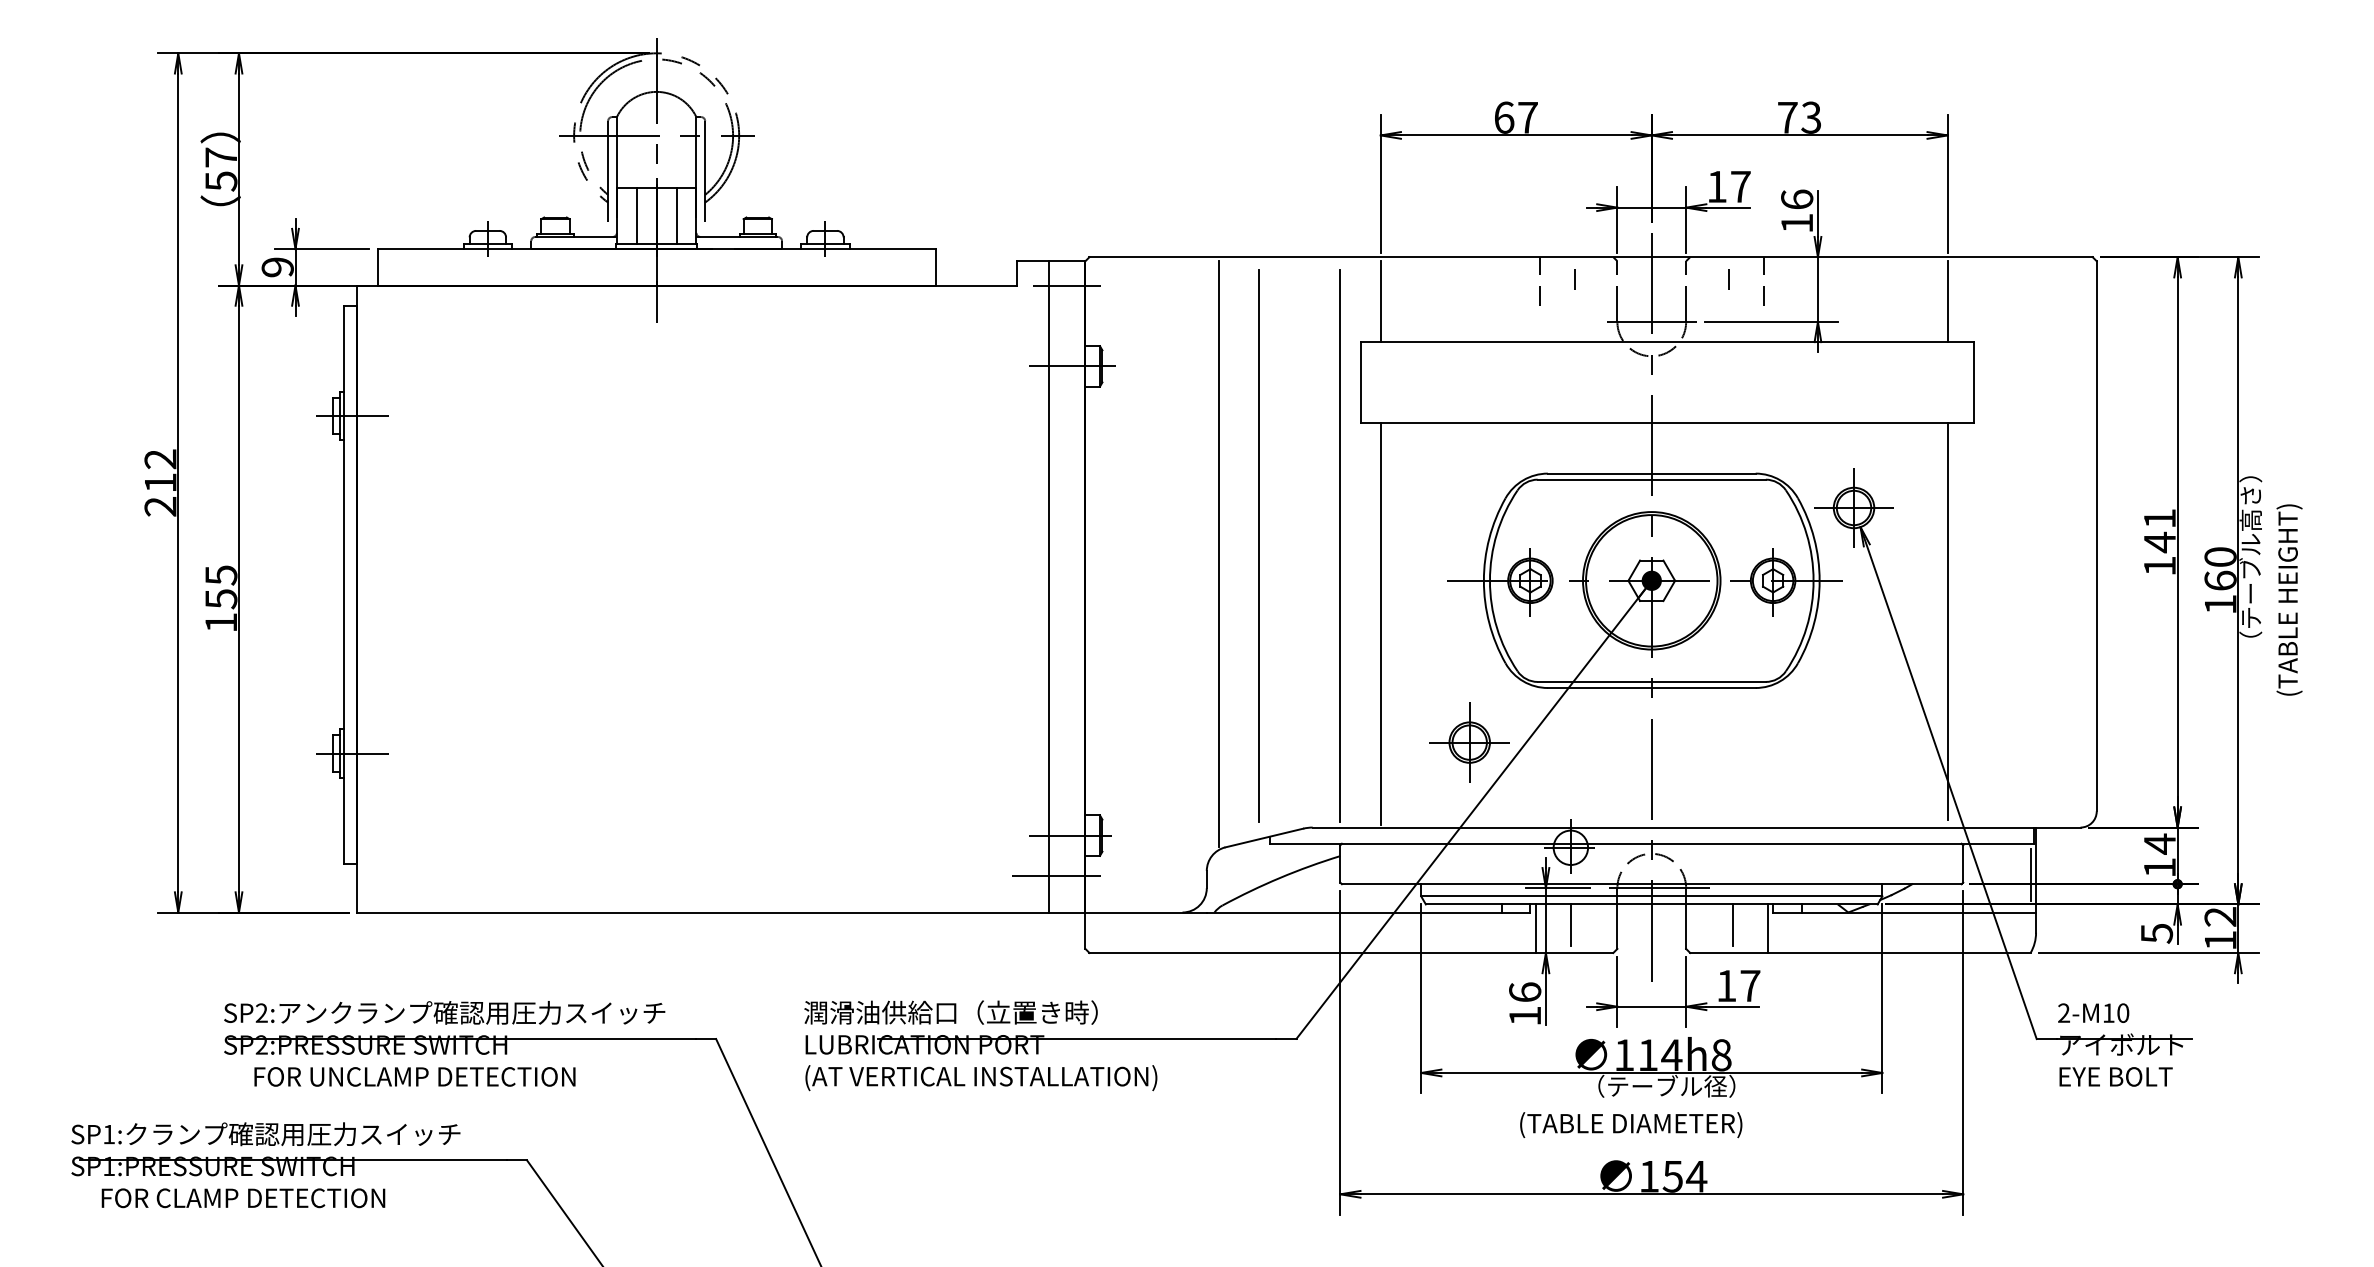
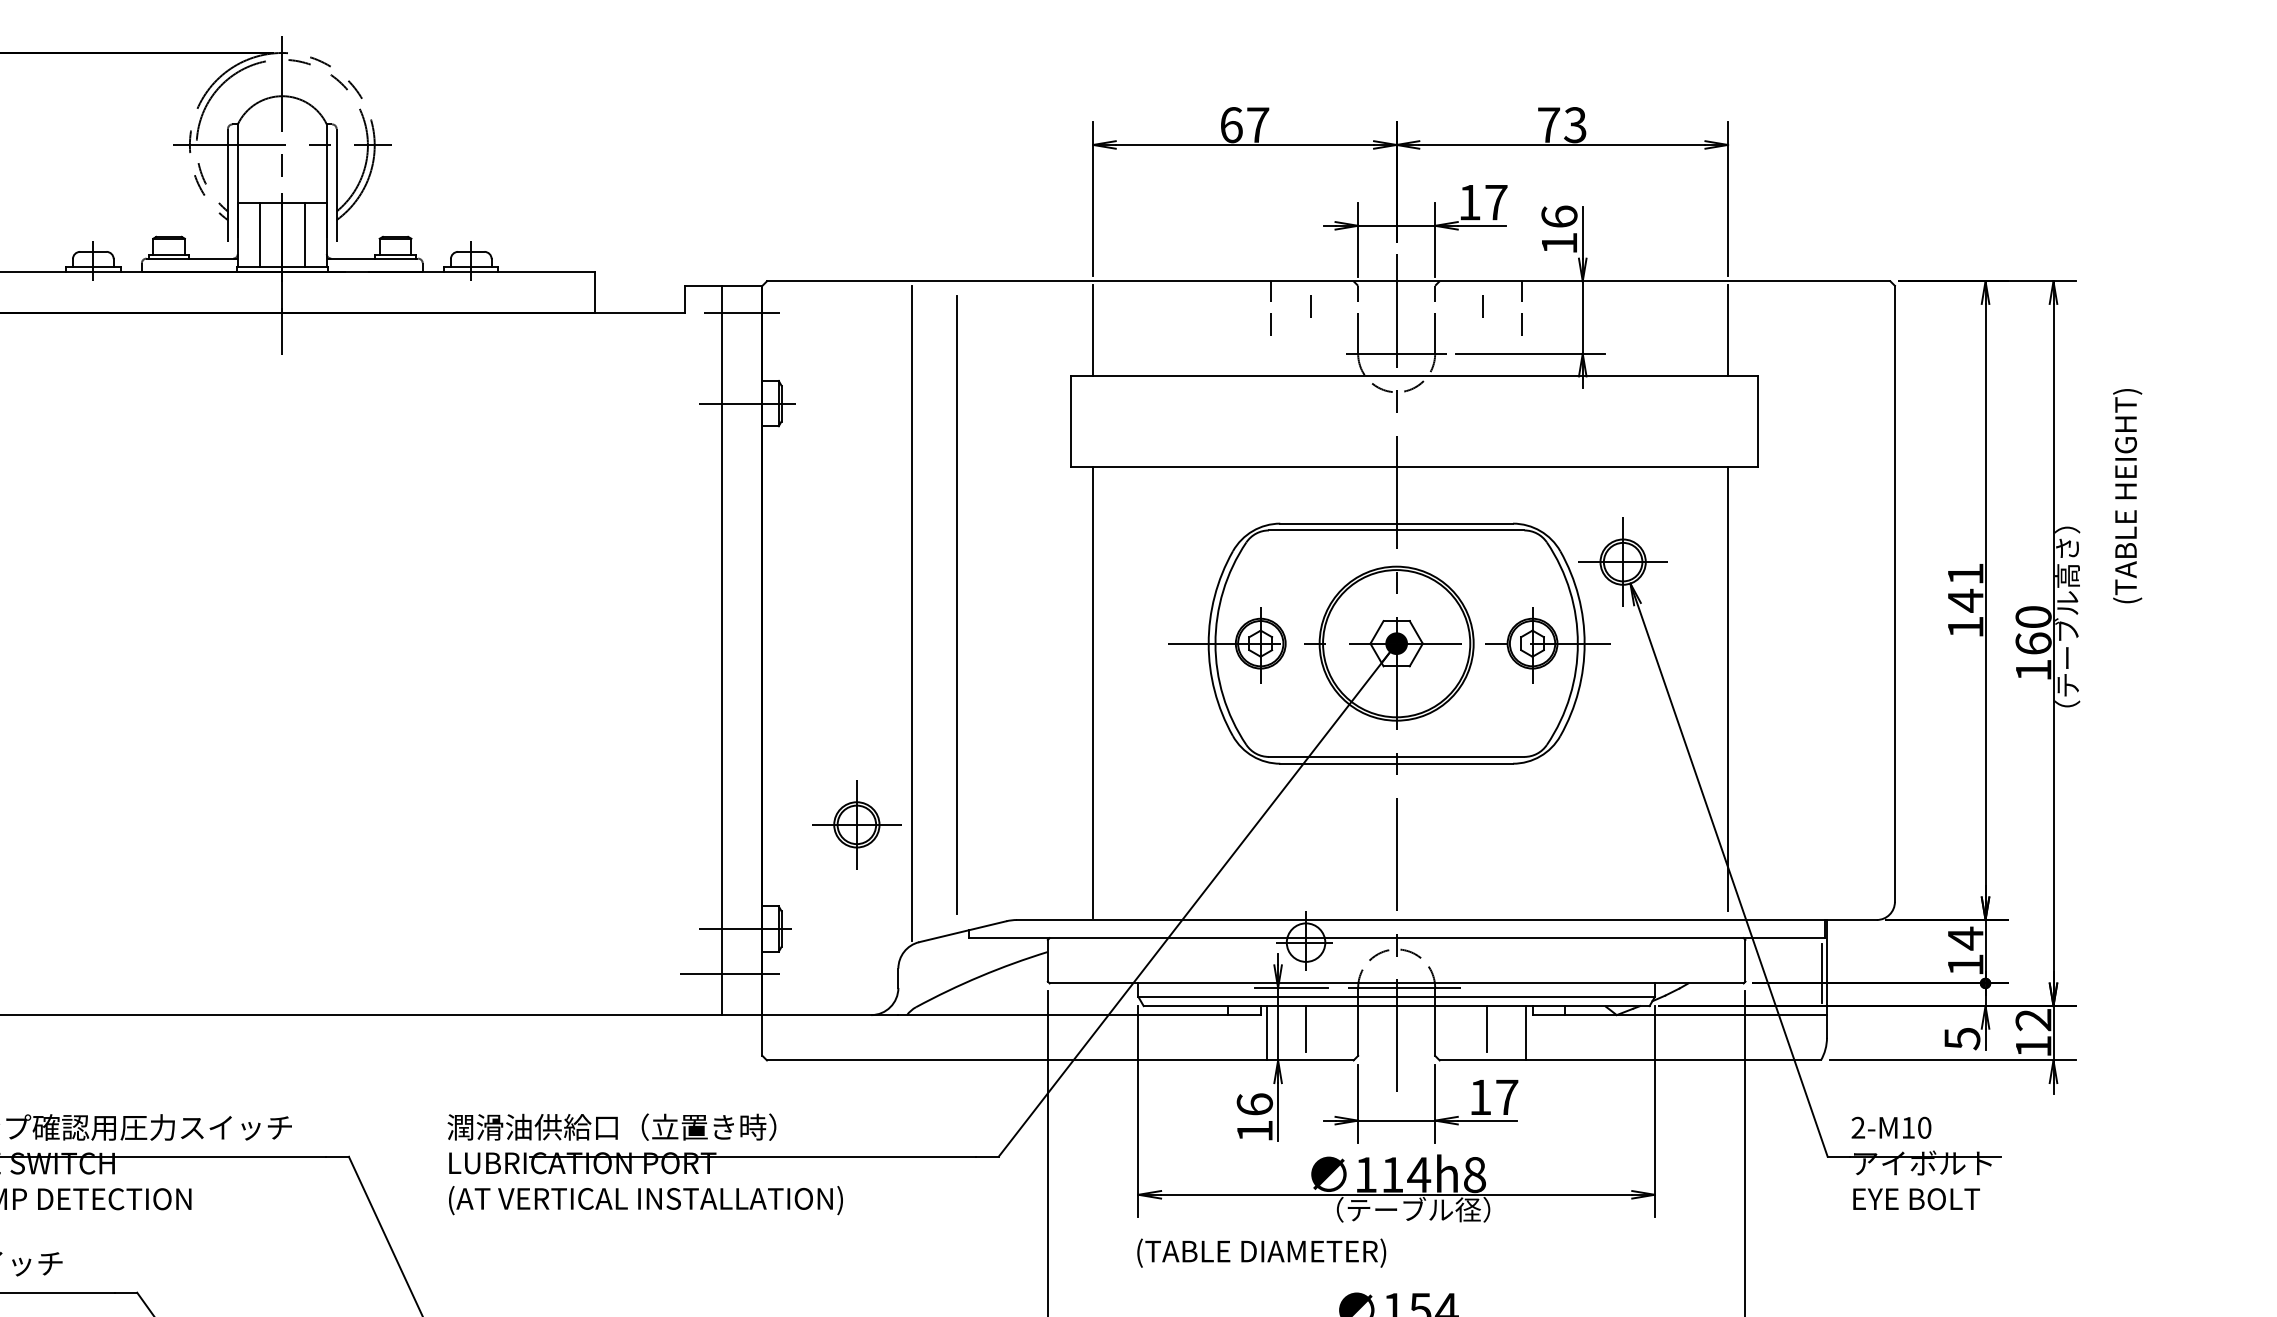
line: (1340, 545) -> (1048, 604), removed
text: (2289, 599) -> (2127, 495), moved
part: (1469, 742) -> (856, 824), moved
text: (1631, 1125) -> (1261, 1253), moved

